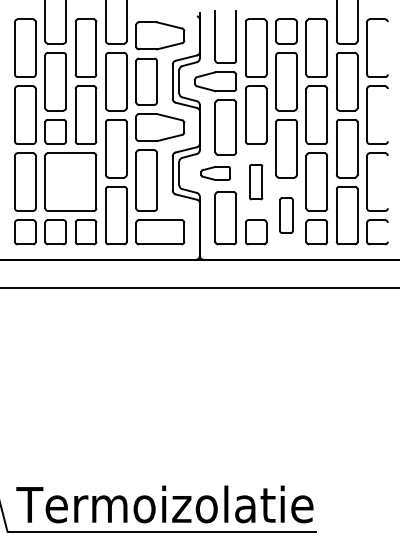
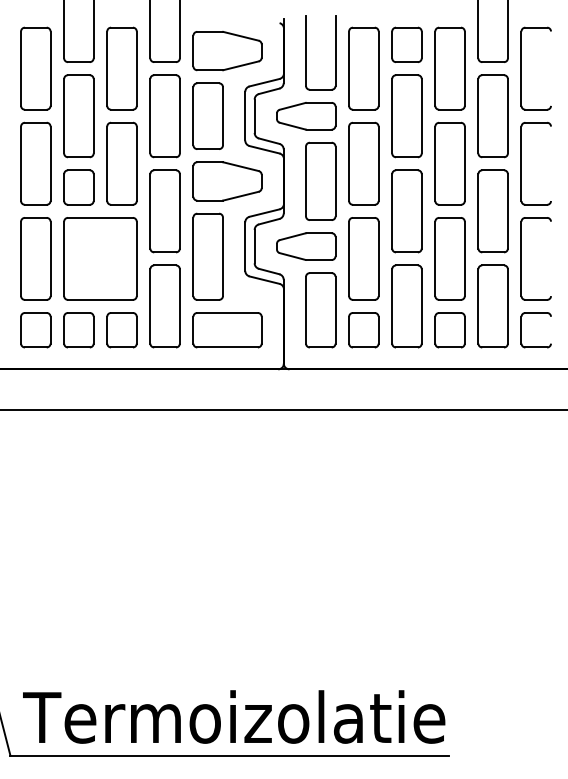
part: (215, 173) -> (306, 246), size x1.43
part: (255, 181) -> (363, 258), size x1.67
part: (286, 215) -> (406, 306), size x1.67

